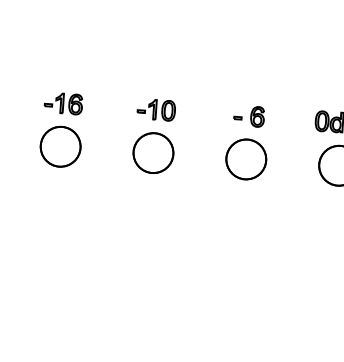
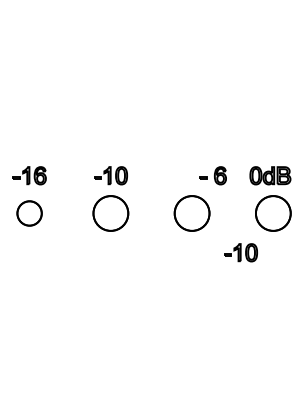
part: (248, 115) -> (212, 175), moved
part: (60, 146) -> (29, 213), size x0.7
part: (298, 207) -> (240, 252), added

